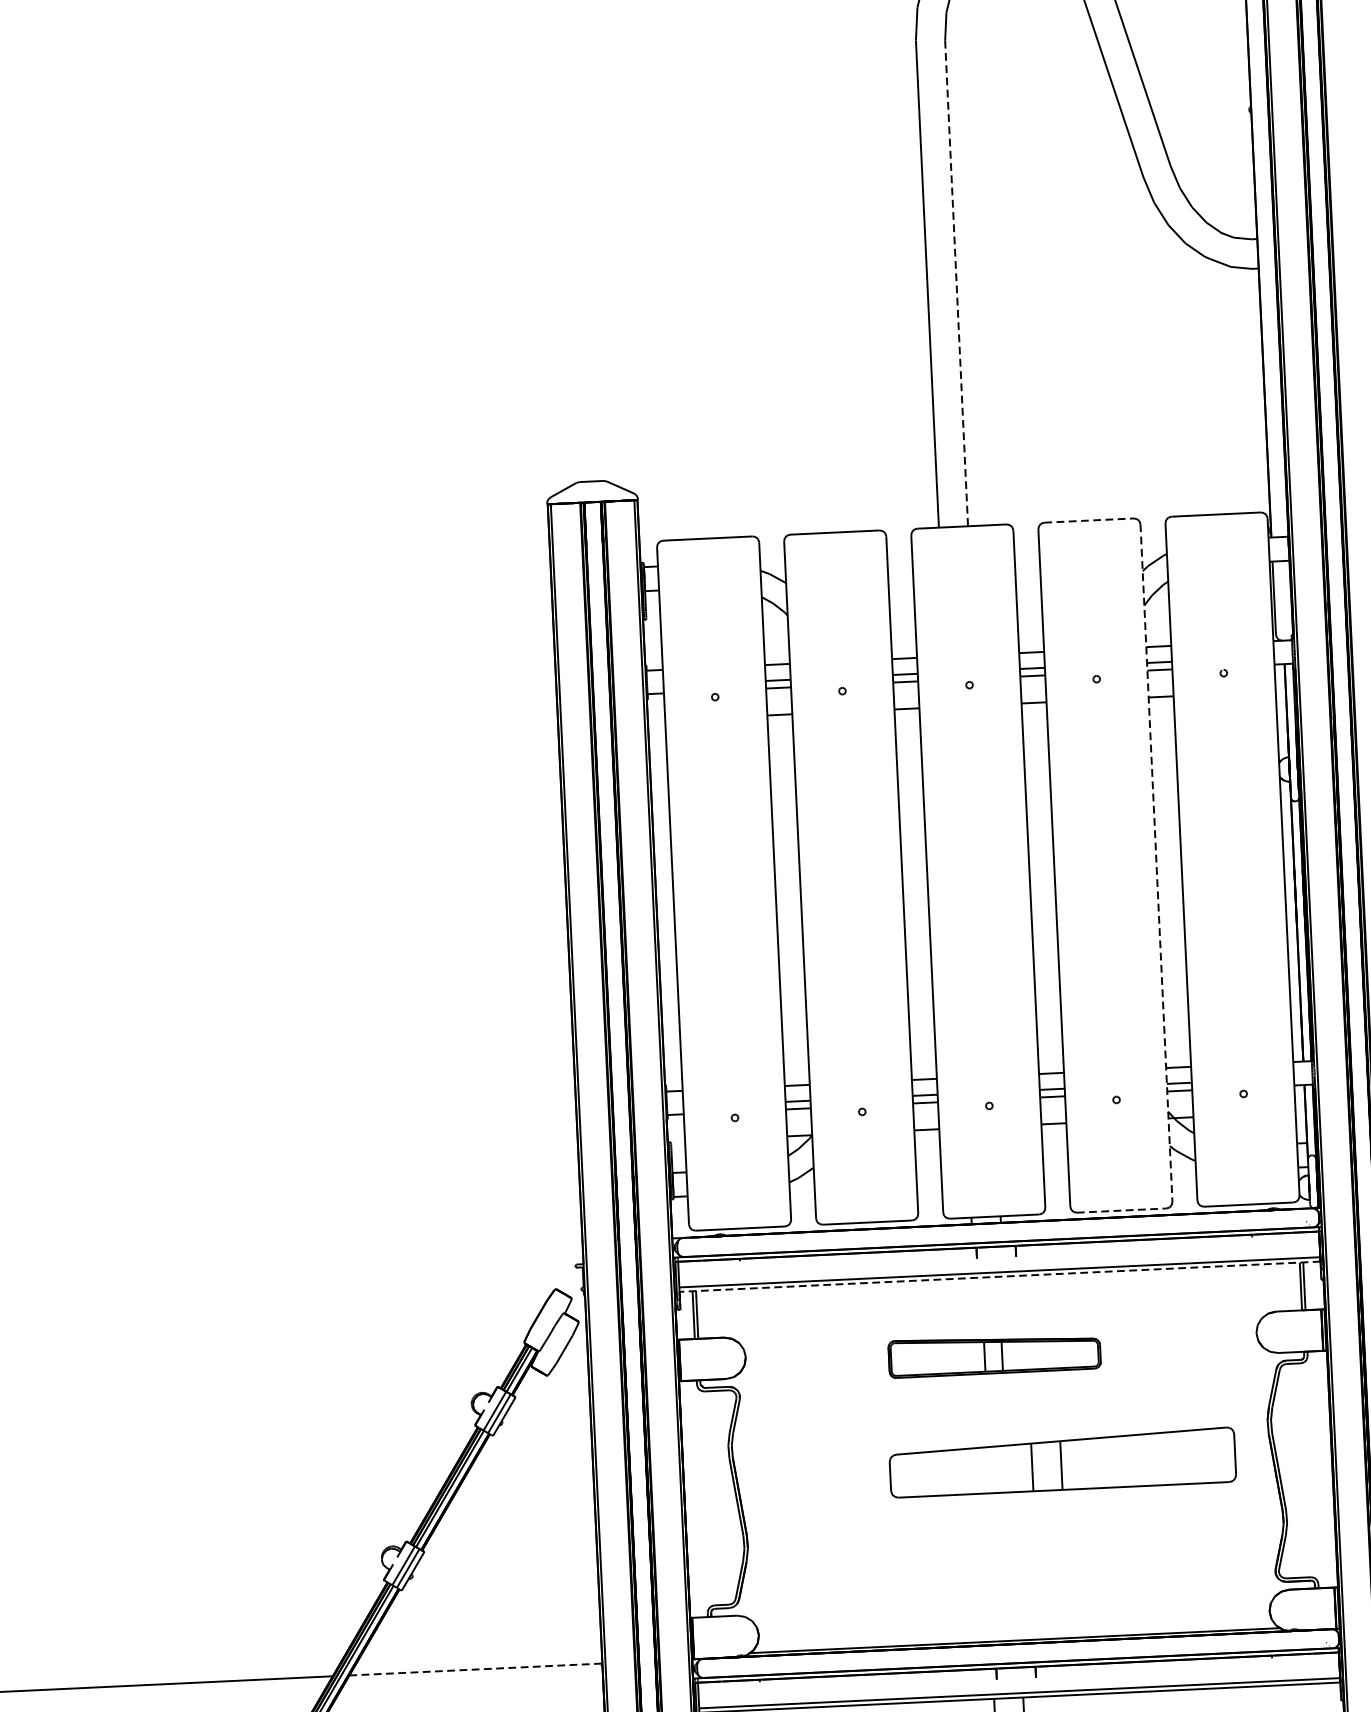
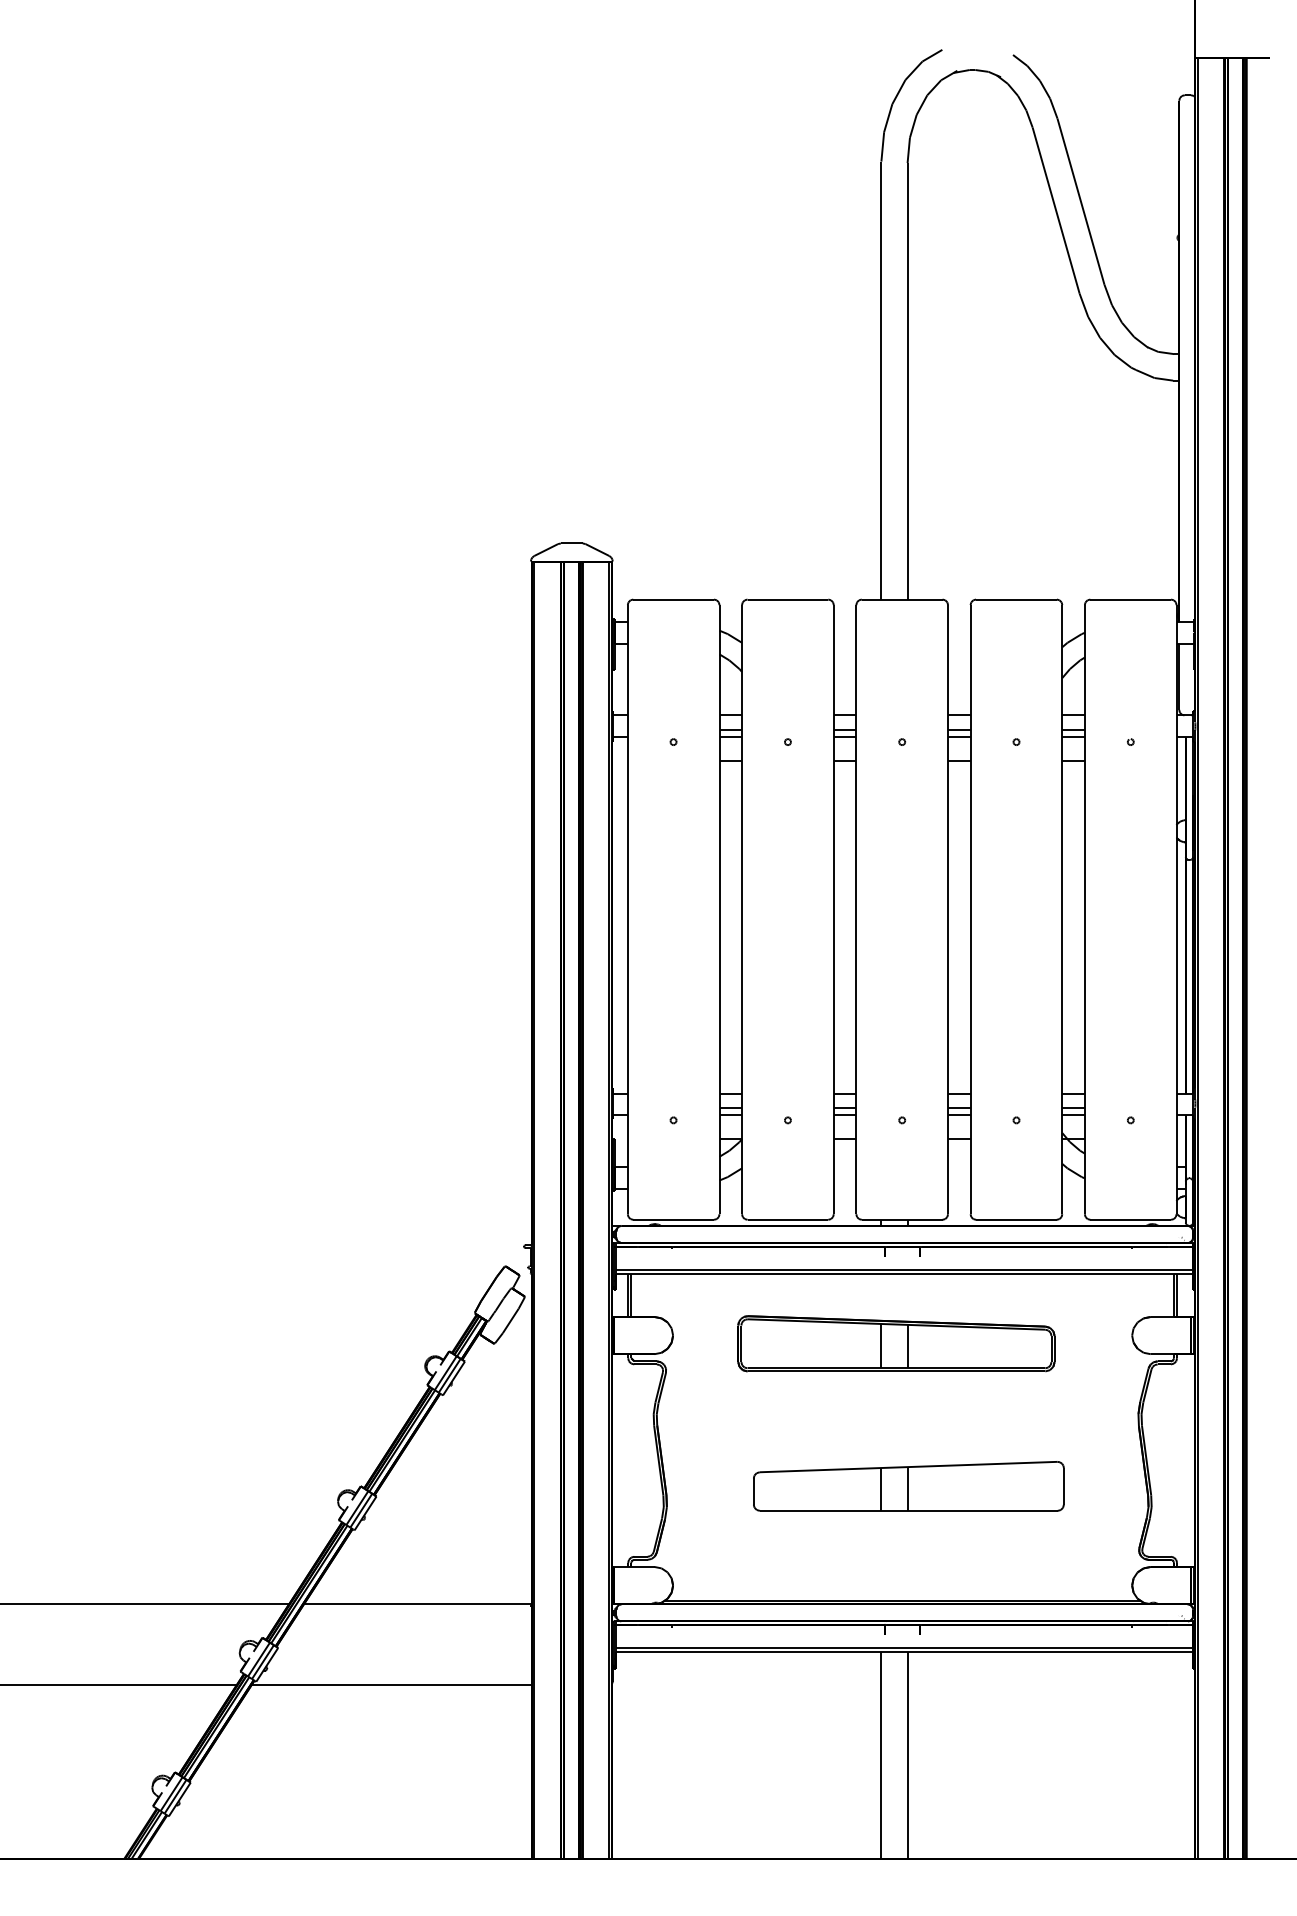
line: (956, 283) -> (907, 381), dashed -> solid
line: (1089, 520) -> (1016, 599), dashed -> solid
line: (1156, 862) -> (1062, 909), dashed -> solid
line: (1121, 1210) -> (1016, 1219), dashed -> solid
line: (1000, 1277) -> (904, 1274), dashed -> solid
part: (994, 1354) -> (896, 1343), size x1.67
part: (1062, 1462) -> (908, 1486), moved
line: (475, 1669) -> (417, 1604), dashed -> solid

